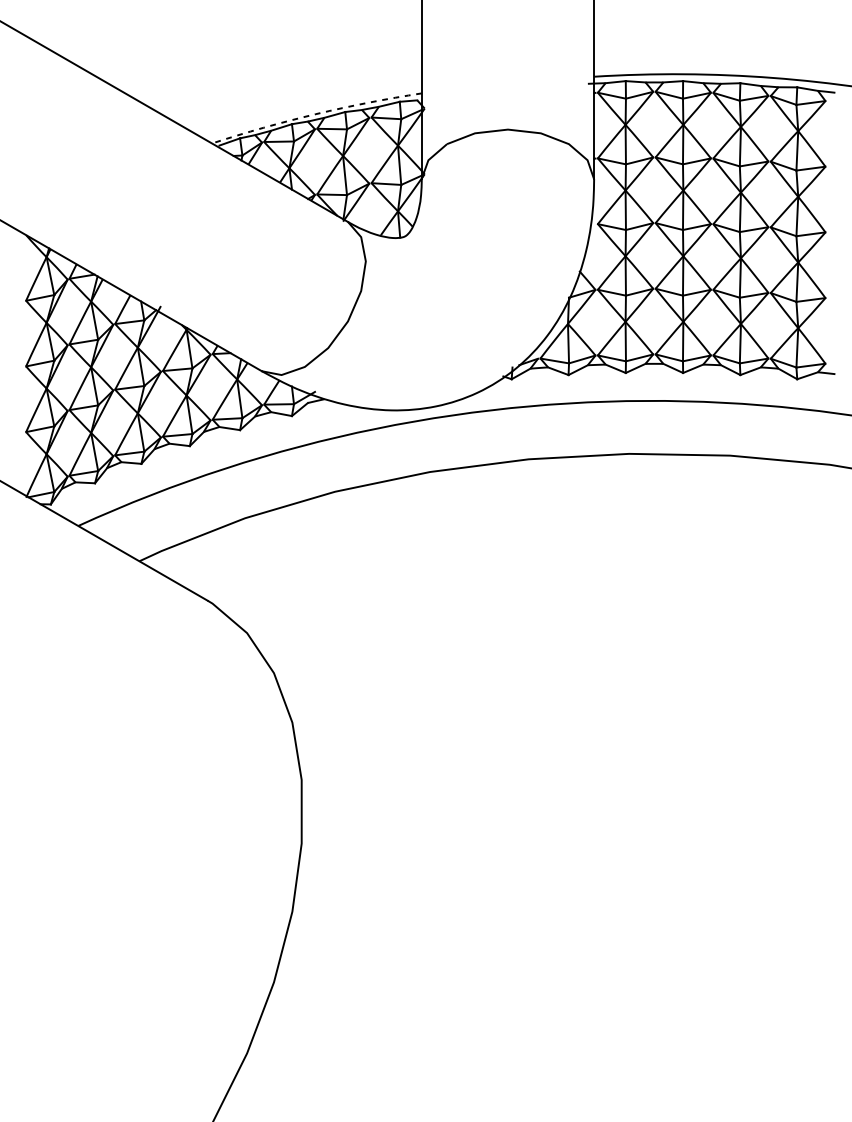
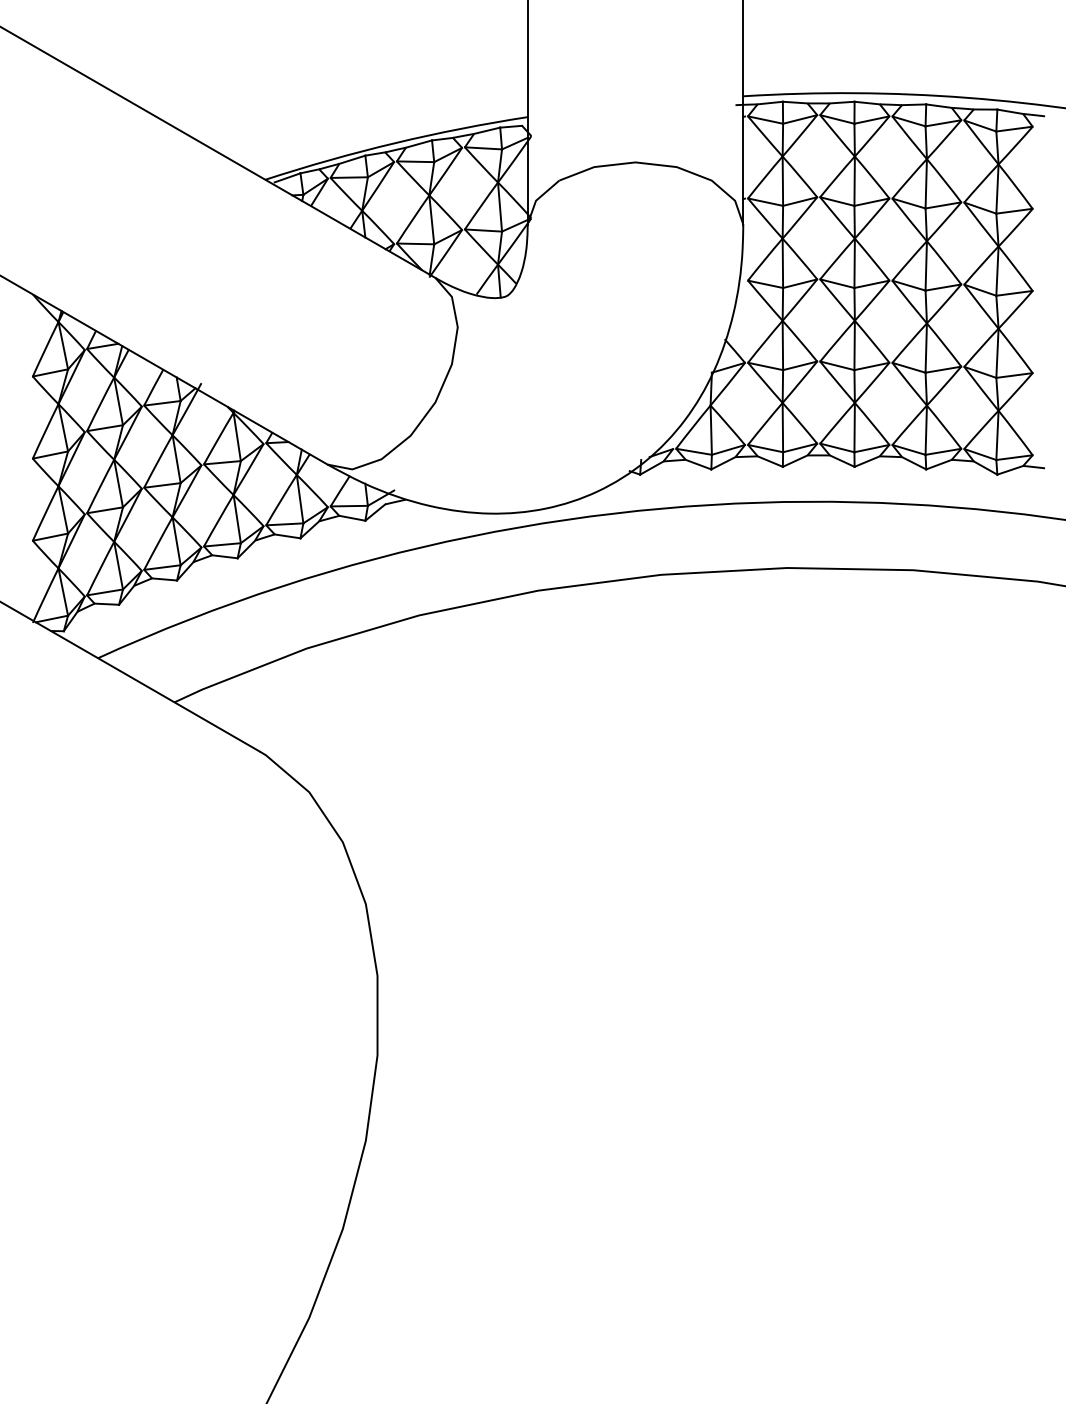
arc: (316, 114) -> (395, 143), dashed -> solid

